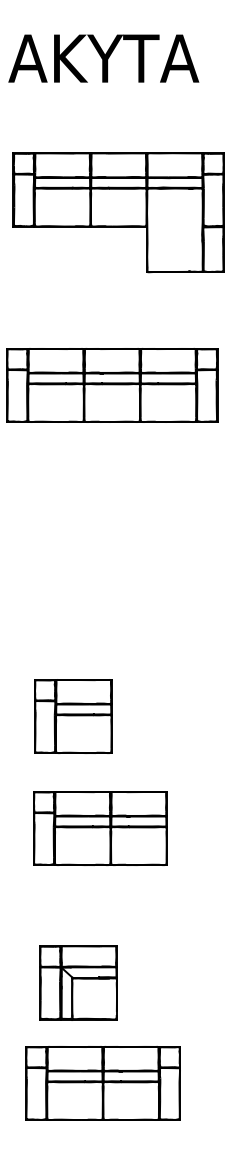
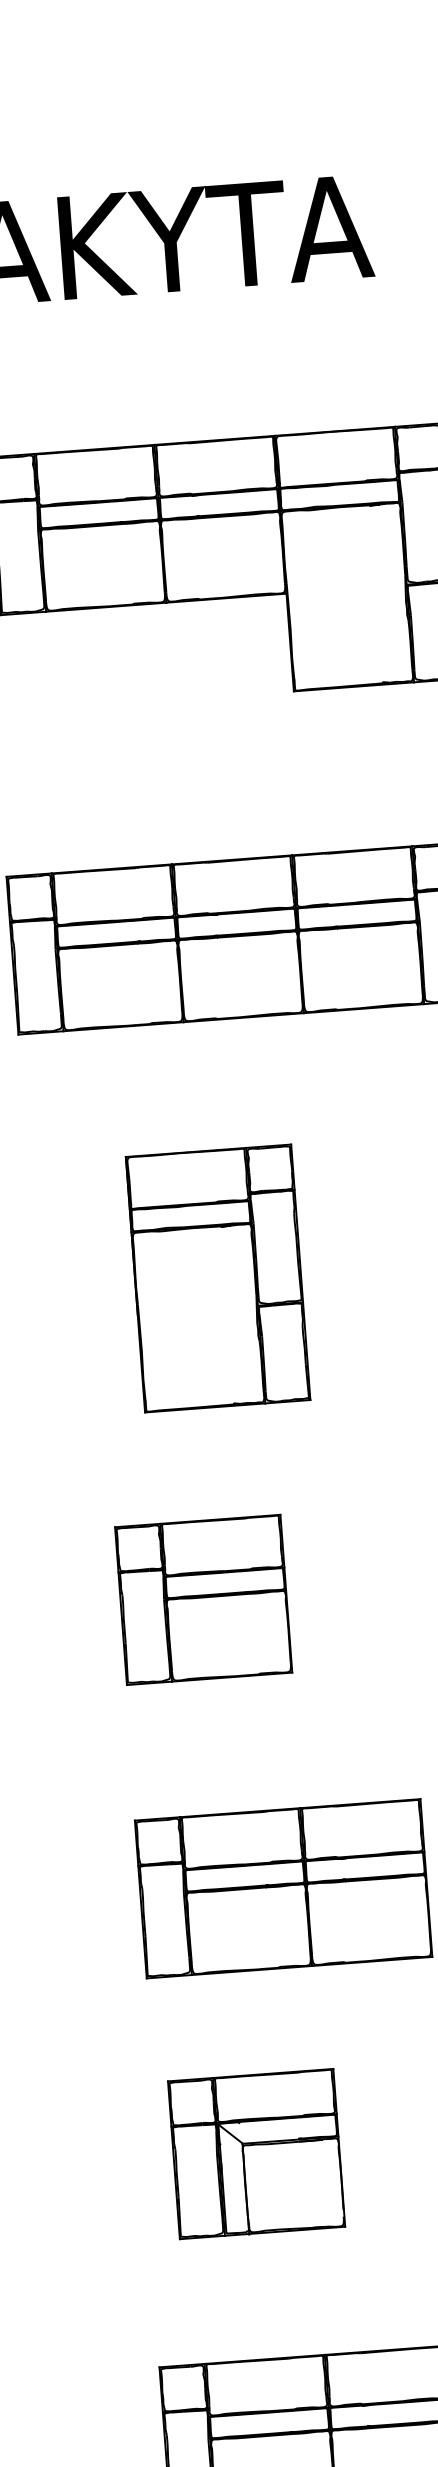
part: (90, 542) -> (216, 1278), added
part: (73, 716) -> (204, 1599), moved
part: (78, 982) -> (256, 2153), moved

